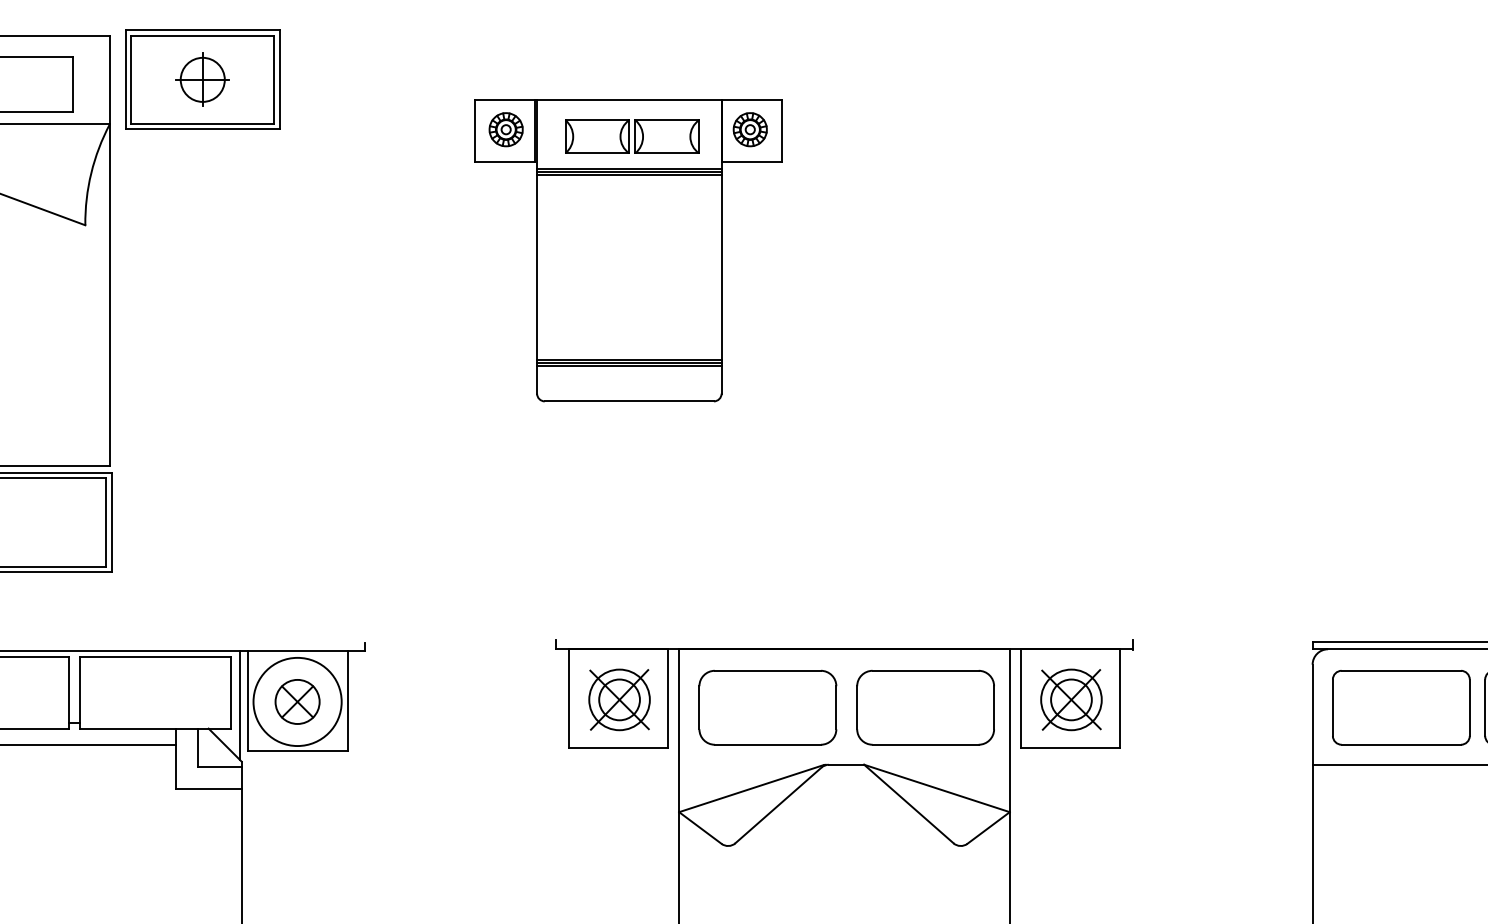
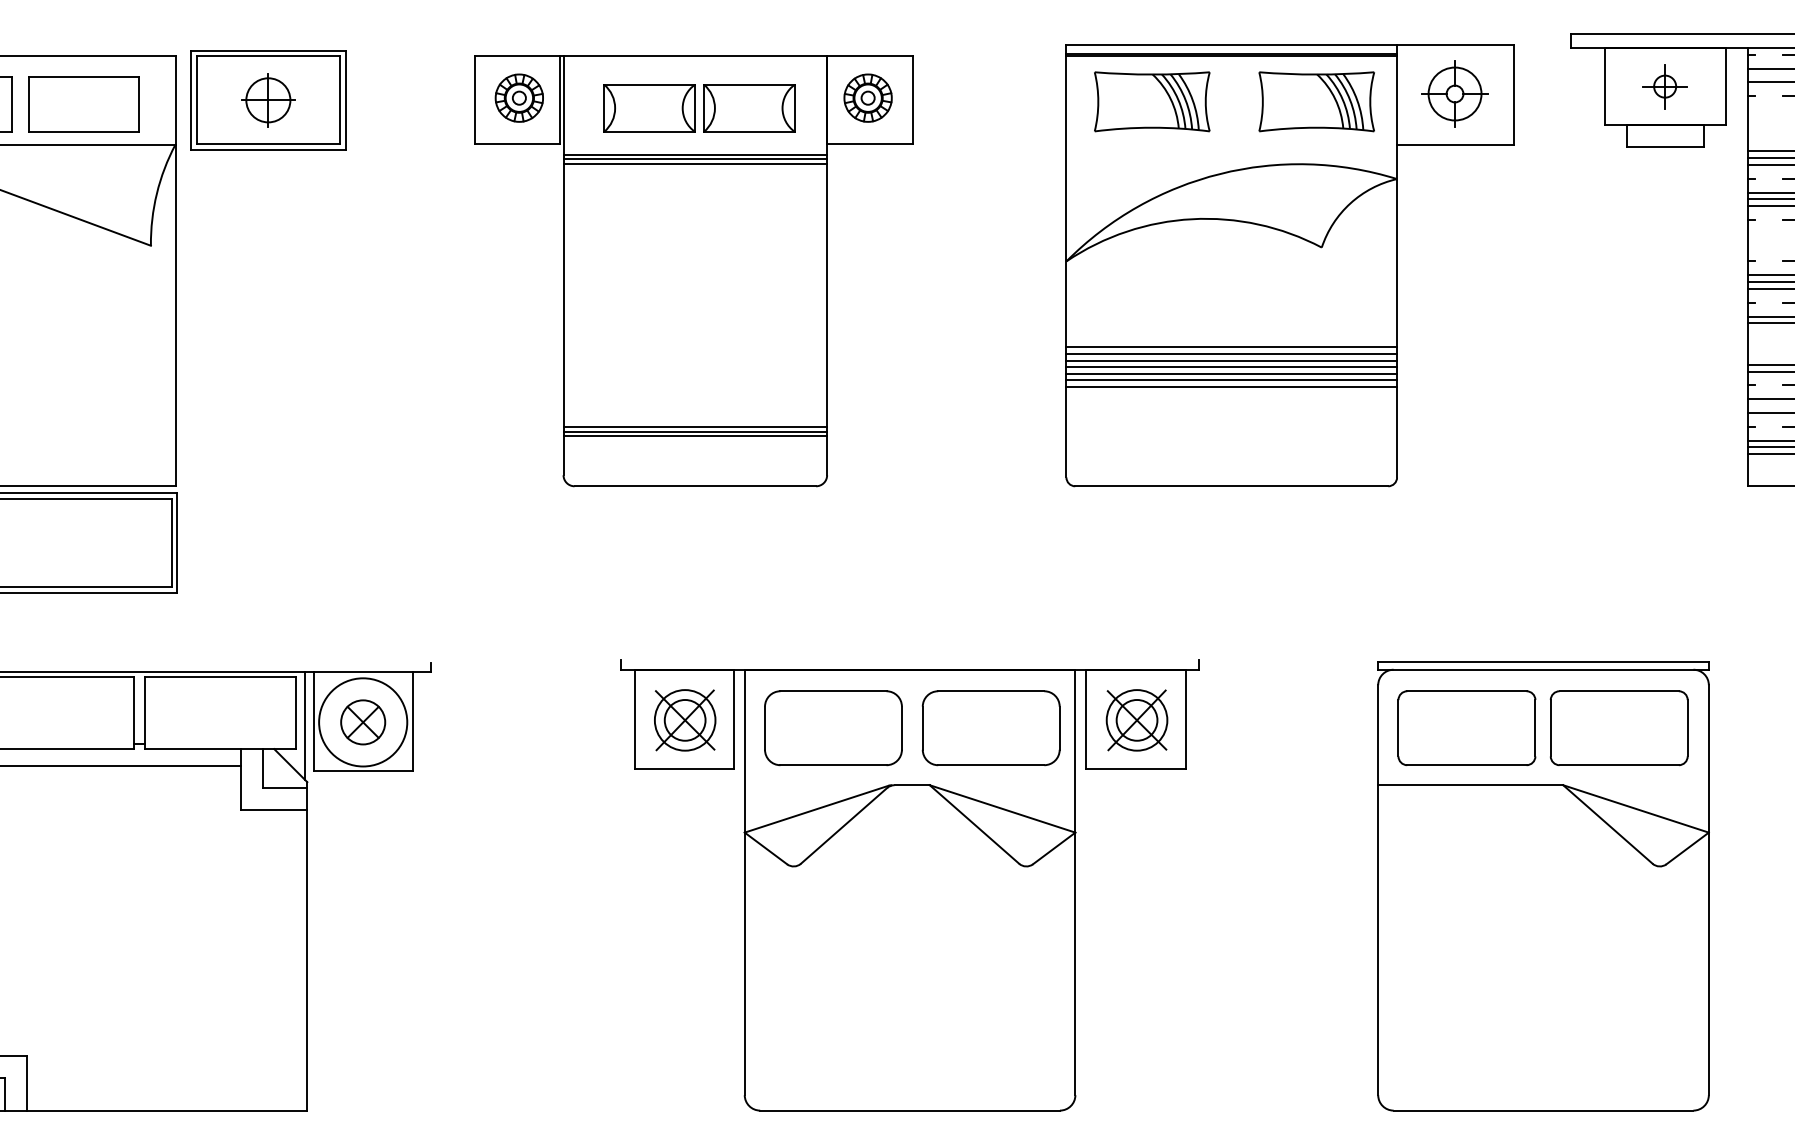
part: (1223, 245) -> (1289, 265), added
part: (627, 251) -> (693, 271), size x1.43

